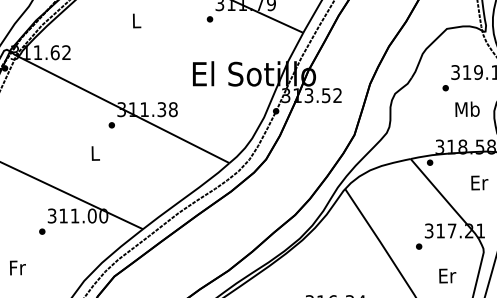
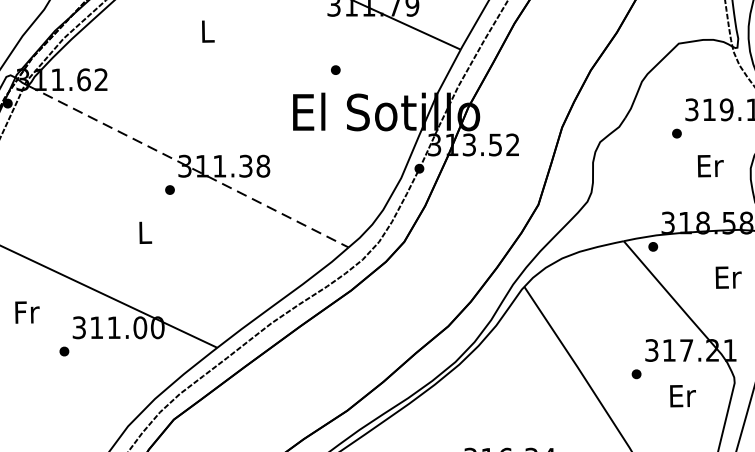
part: (209, 19) -> (334, 70), moved
text: (467, 108) -> (710, 164), Mb -> Er
line: (124, 109) -> (189, 166), solid -> dashed
text: (17, 267) -> (26, 311), moved
text: (447, 275) -> (682, 395), moved

